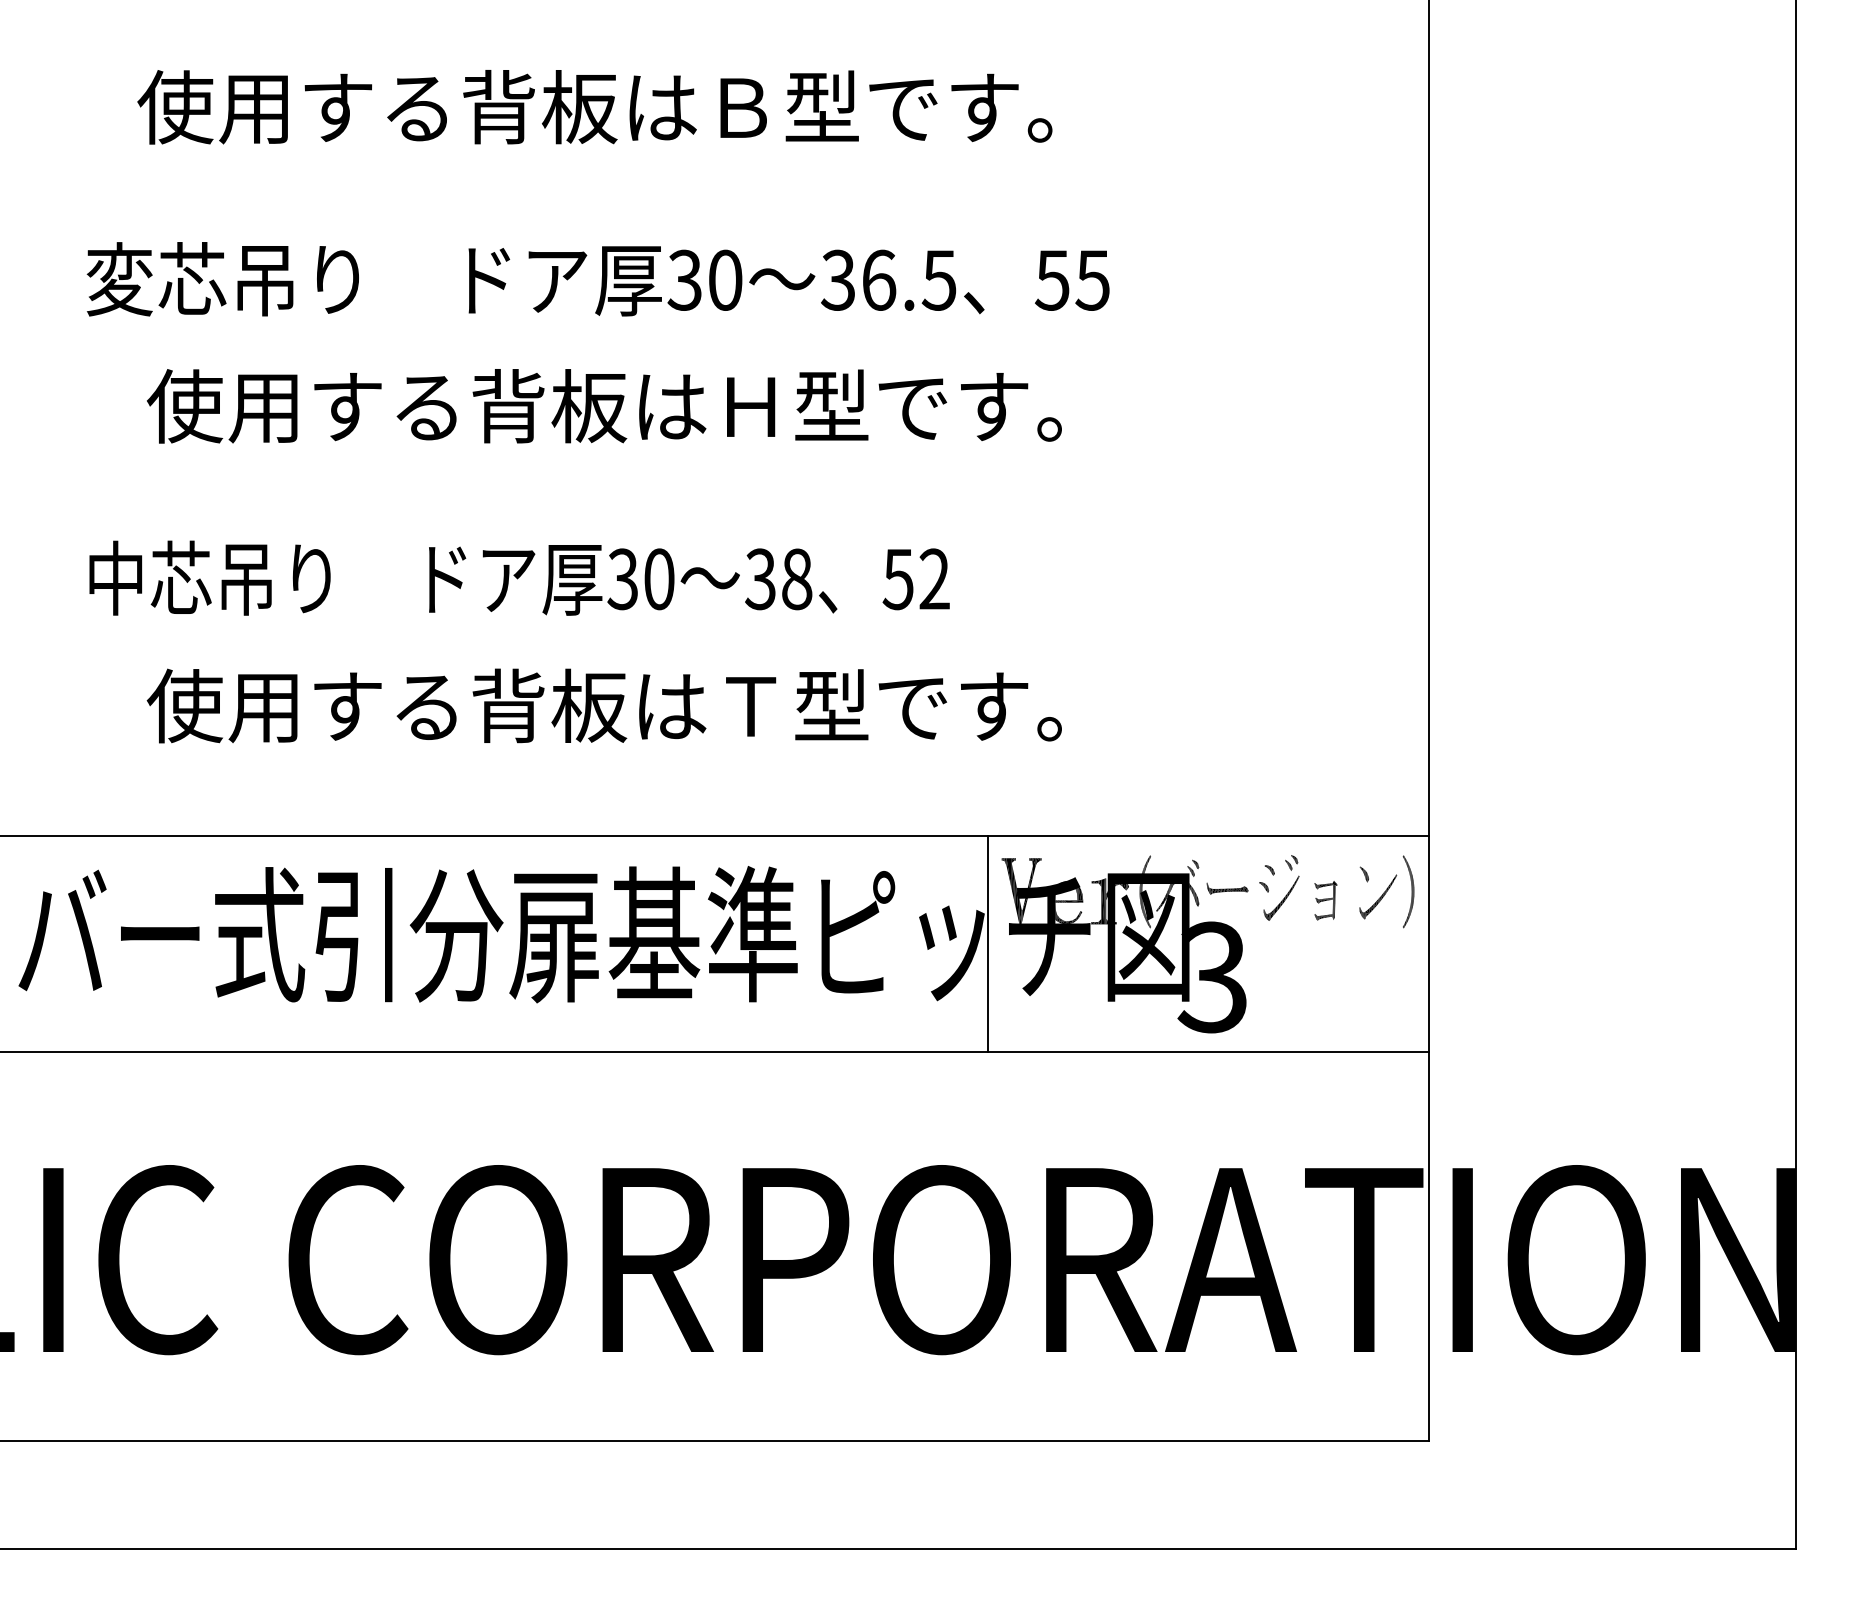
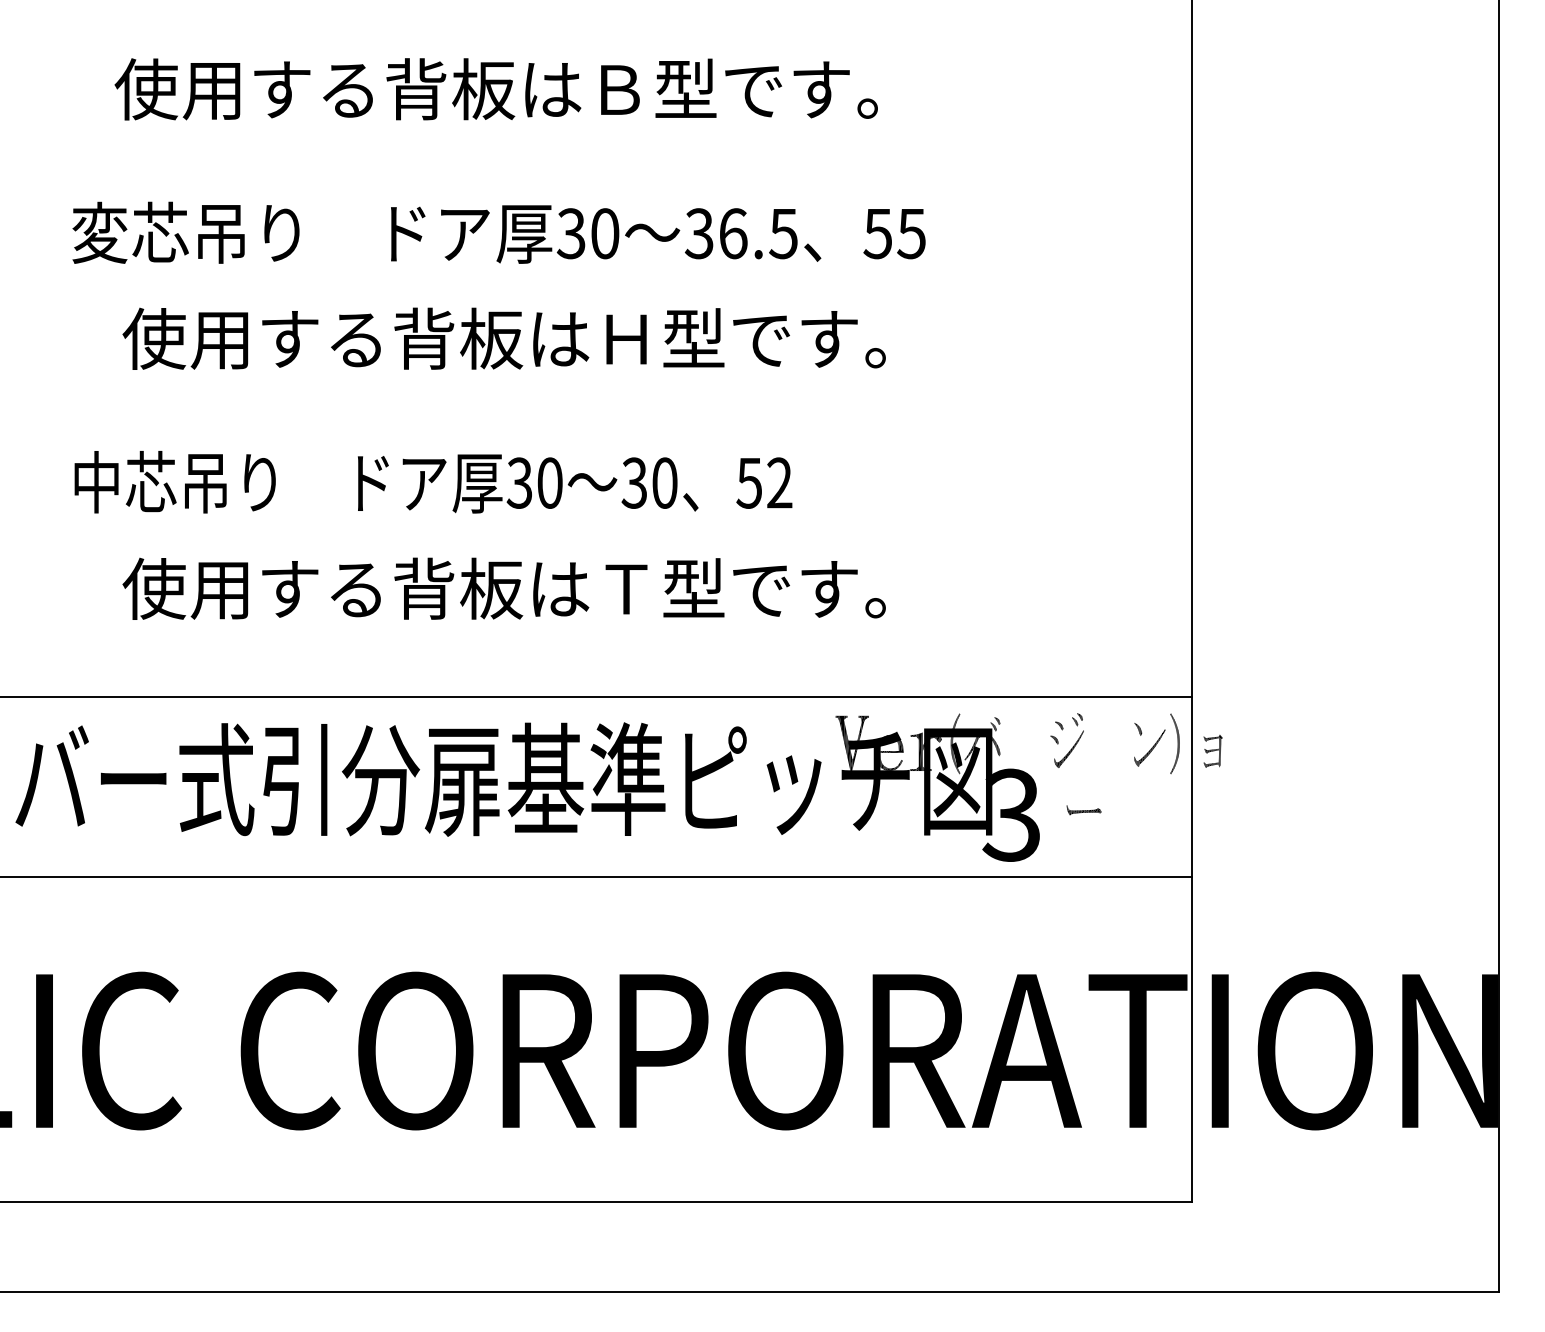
text: (796, 578) -> (664, 482), 38 -> 30
part: (1226, 889) -> (1083, 810), moved
part: (1325, 899) -> (1212, 750), moved
line: (988, 942) -> (824, 786), removed

